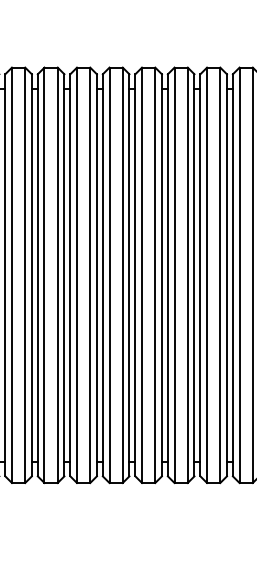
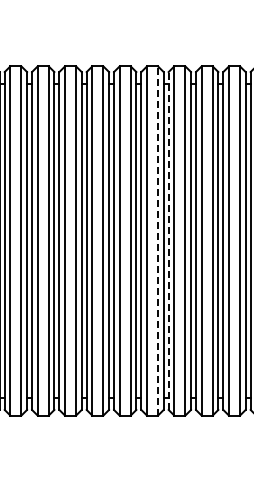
line: (123, 274) -> (158, 240), solid -> dashed
line: (135, 274) -> (168, 240), solid -> dashed

